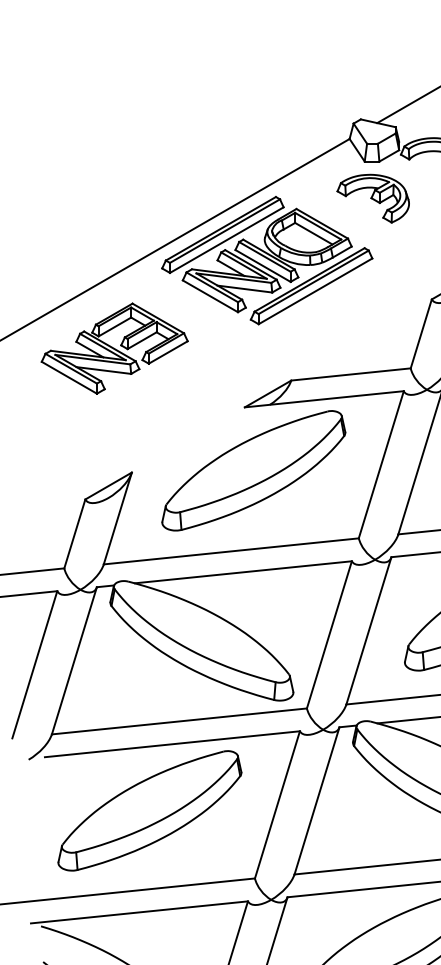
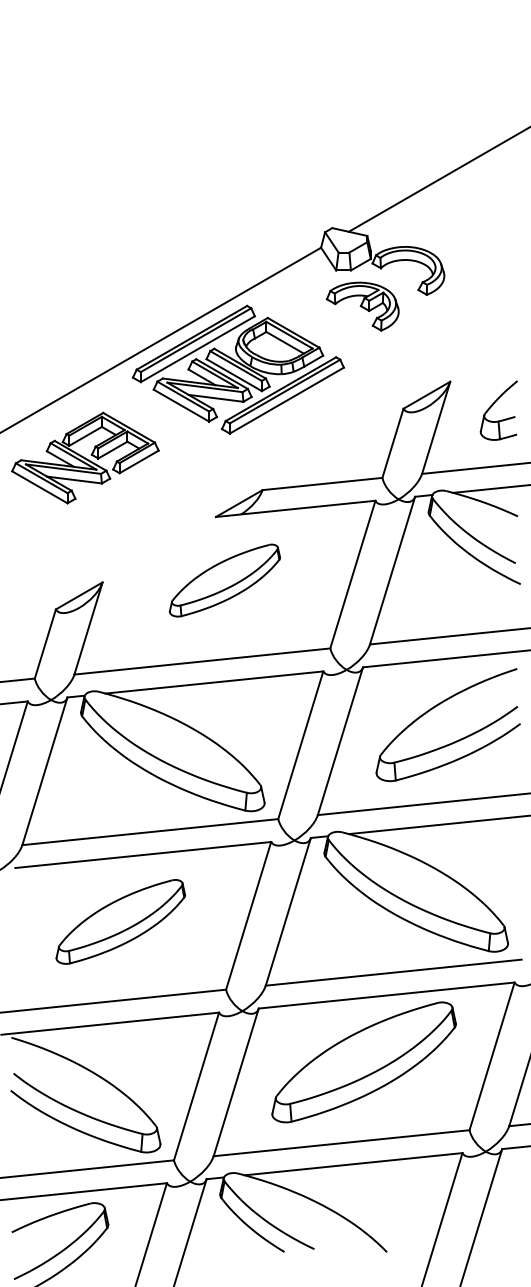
part: (372, 198) -> (362, 306), moved
part: (253, 470) -> (224, 580), size x0.6
part: (149, 810) -> (120, 921), size x0.7

